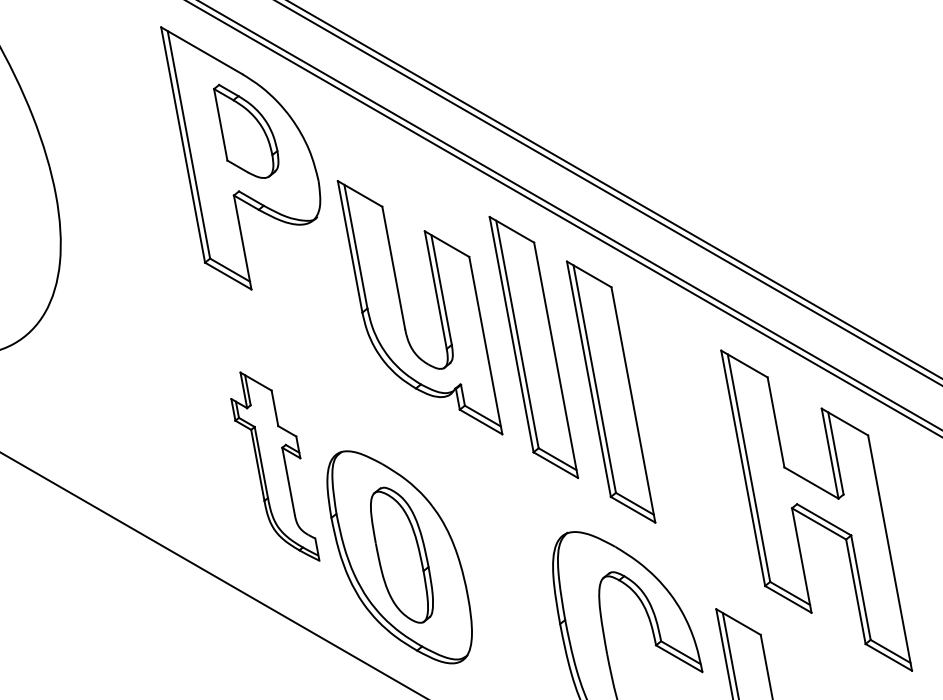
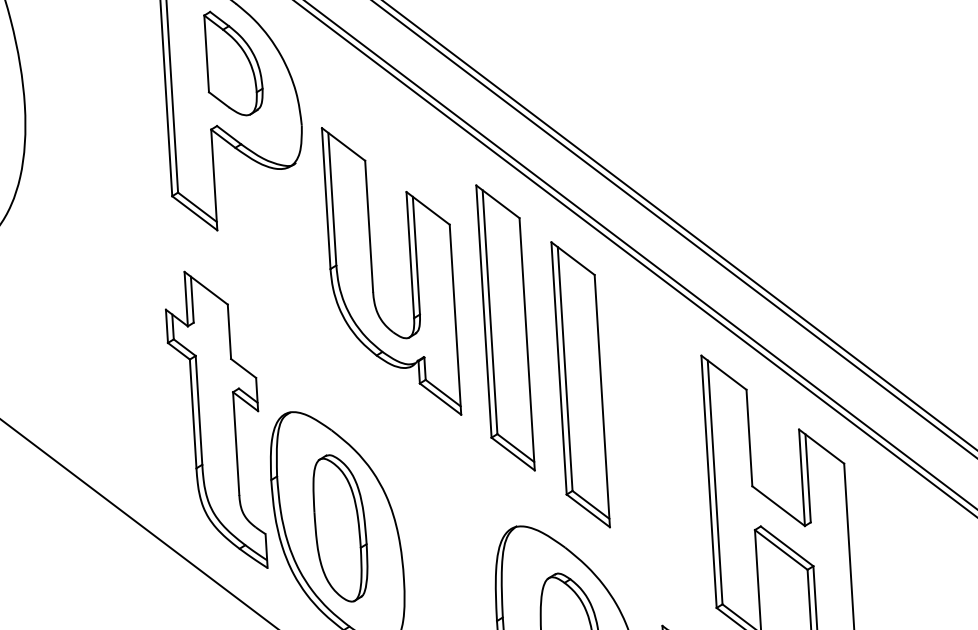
part: (275, 466) -> (219, 418), size x1.43

